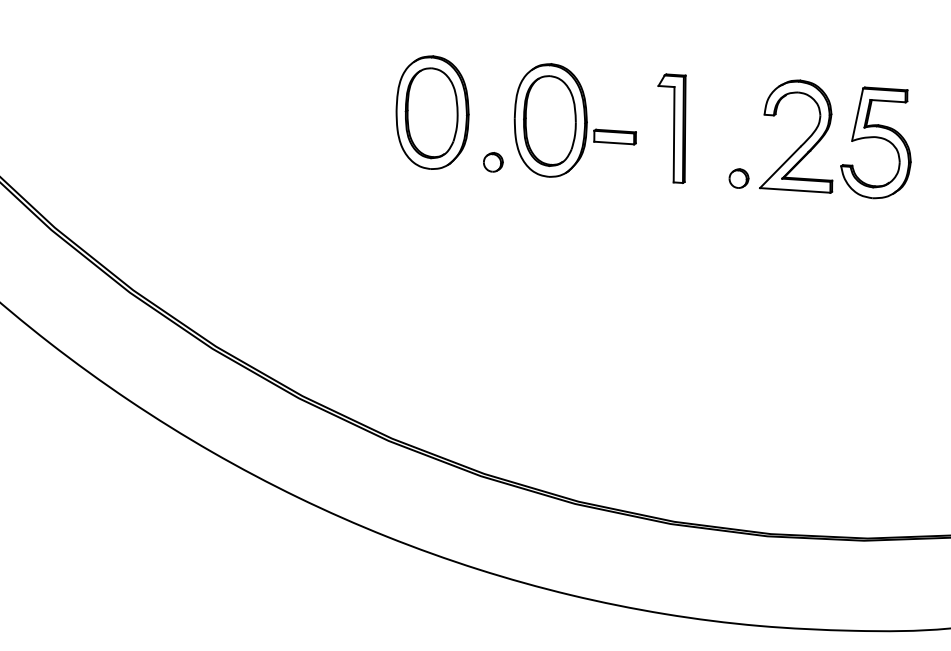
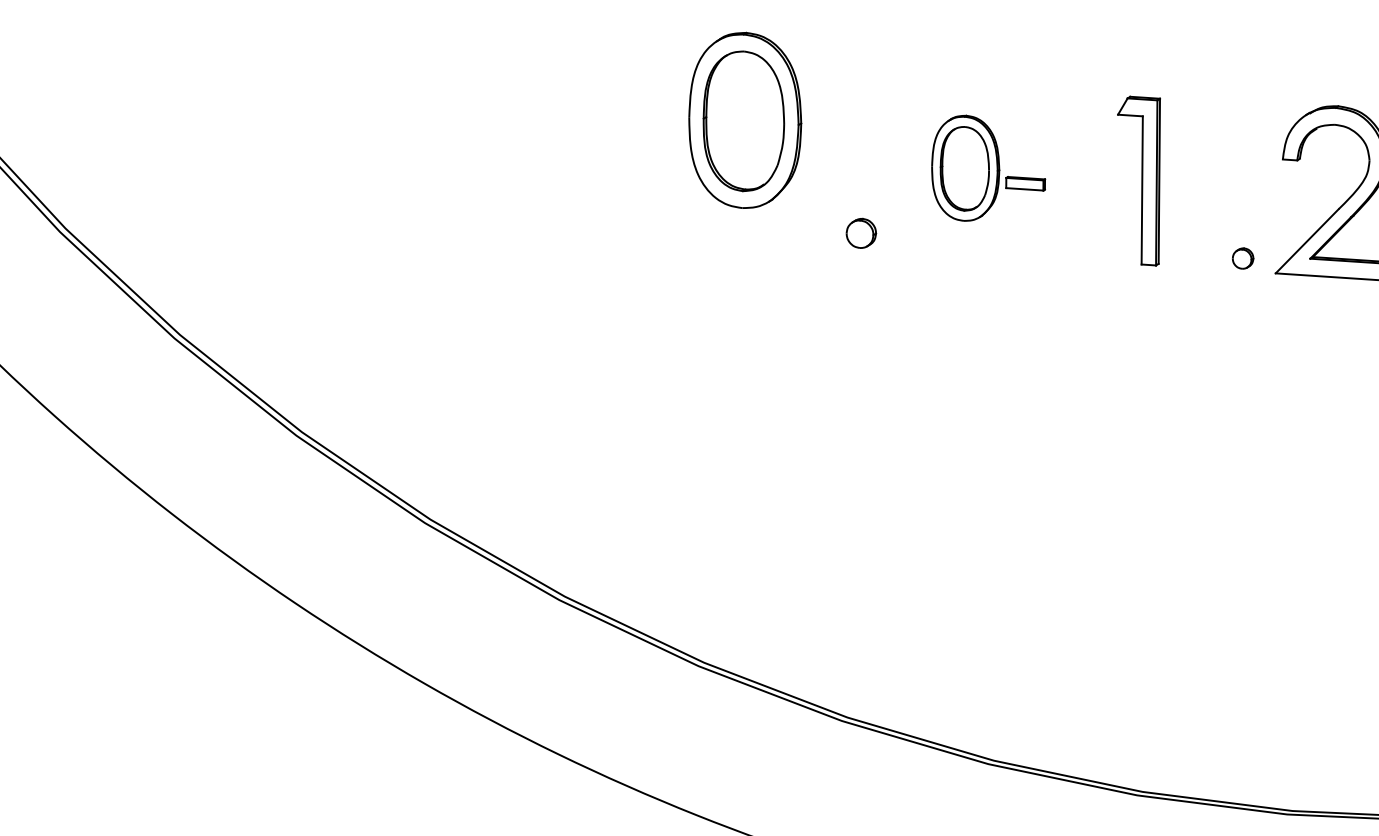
part: (432, 112) -> (745, 120), moved
part: (574, 120) -> (987, 168), size x0.6
part: (738, 178) -> (1242, 258), size x0.7

